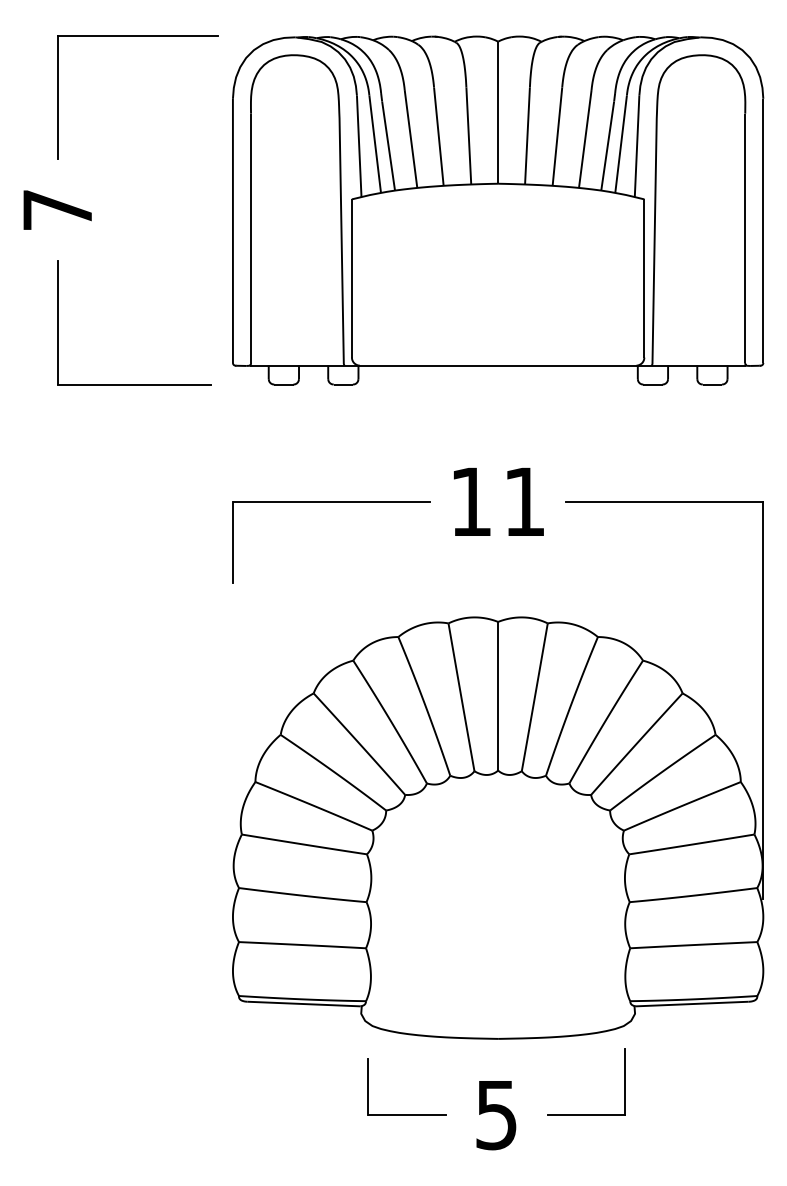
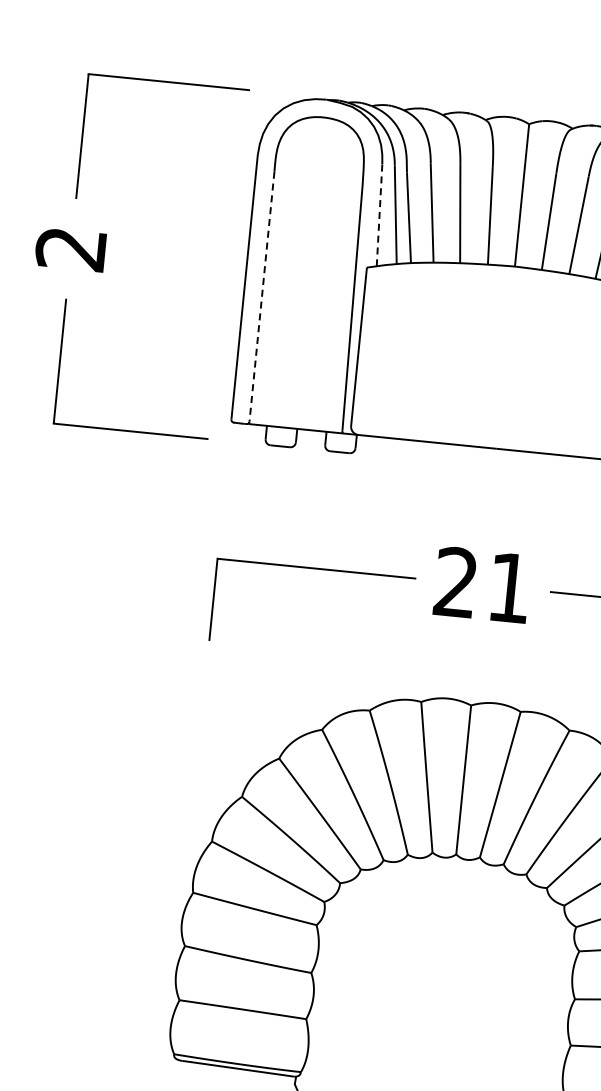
line: (359, 146) -> (379, 215), solid -> dashed
text: (56, 210) -> (69, 249), 7 -> 2
line: (251, 238) -> (262, 296), solid -> dashed
text: (470, 500) -> (455, 581), 11 -> 21

